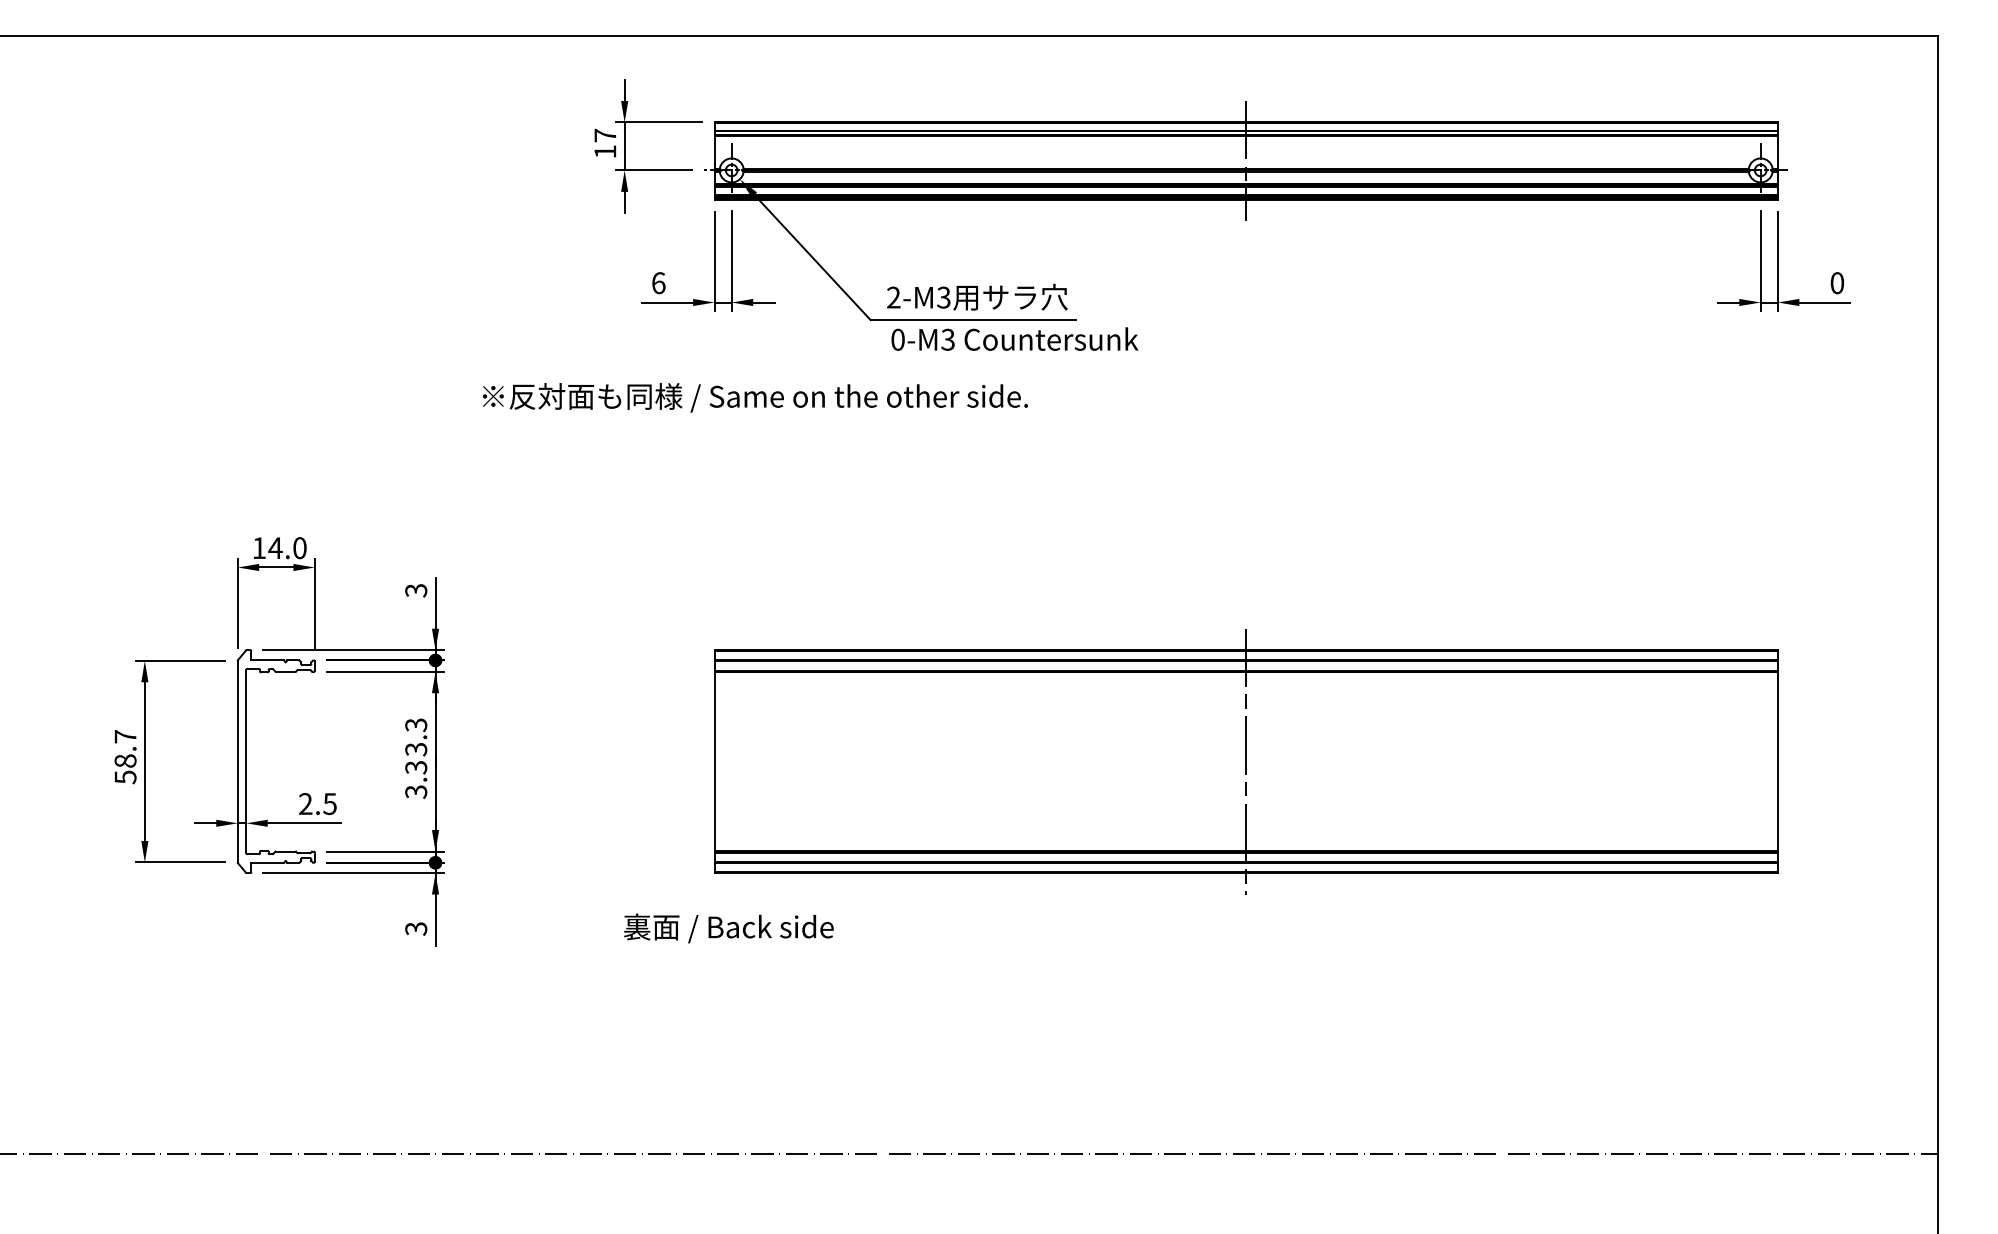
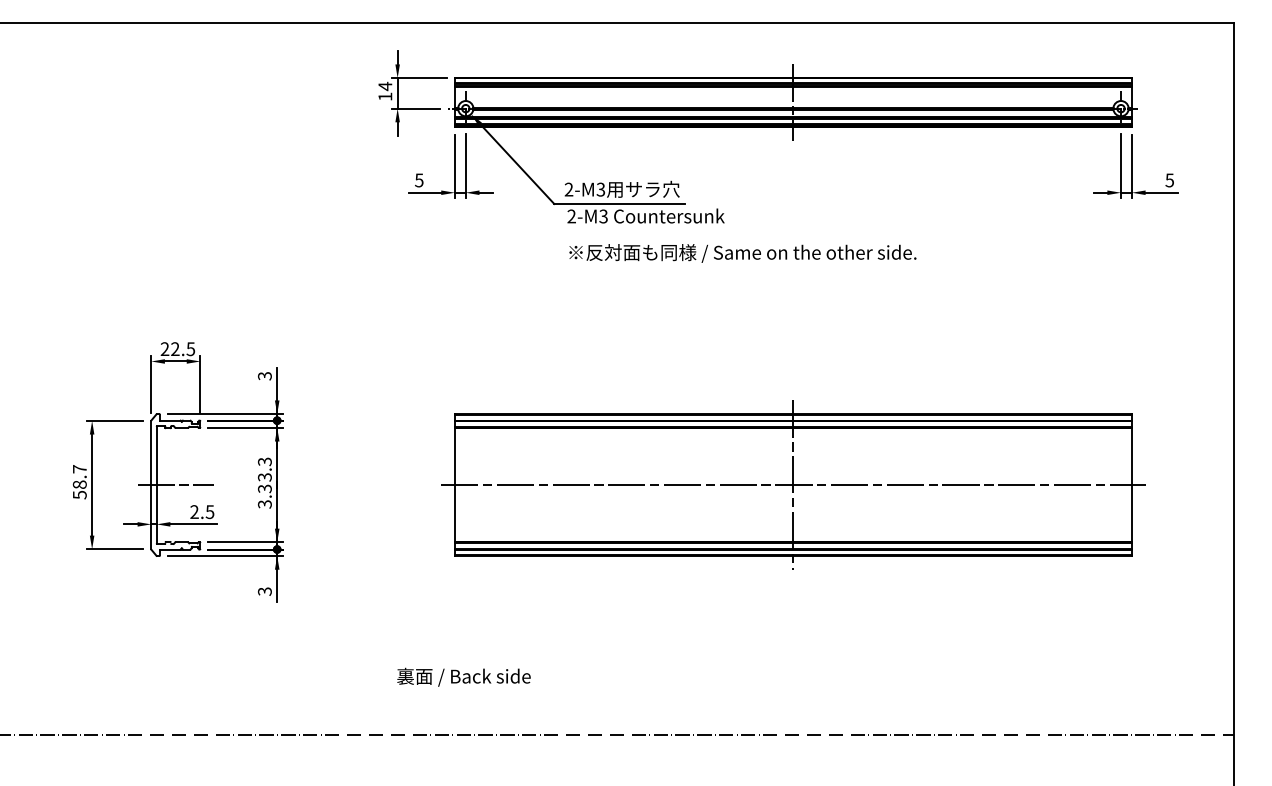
text: (605, 135) -> (385, 86), 17 -> 14
text: (658, 283) -> (419, 180), 6 -> 5
text: (1836, 283) -> (1169, 180), 0 -> 5
text: (897, 339) -> (571, 216), 0-M3 -> 2-M3
text: (754, 397) -> (742, 253), moved
text: (278, 548) -> (177, 349), 14.0 -> 22.5
line: (275, 762) -> (175, 485), added
line: (1246, 762) -> (793, 485), added
text: (728, 927) -> (463, 676), moved

